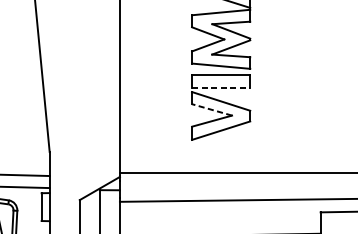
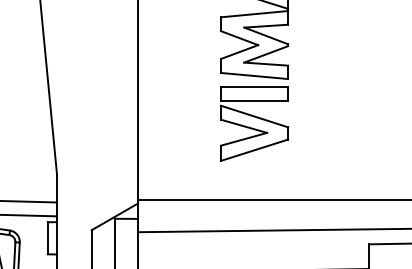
line: (221, 87) -> (254, 100), dashed -> solid
line: (212, 110) -> (244, 126), dashed -> solid

